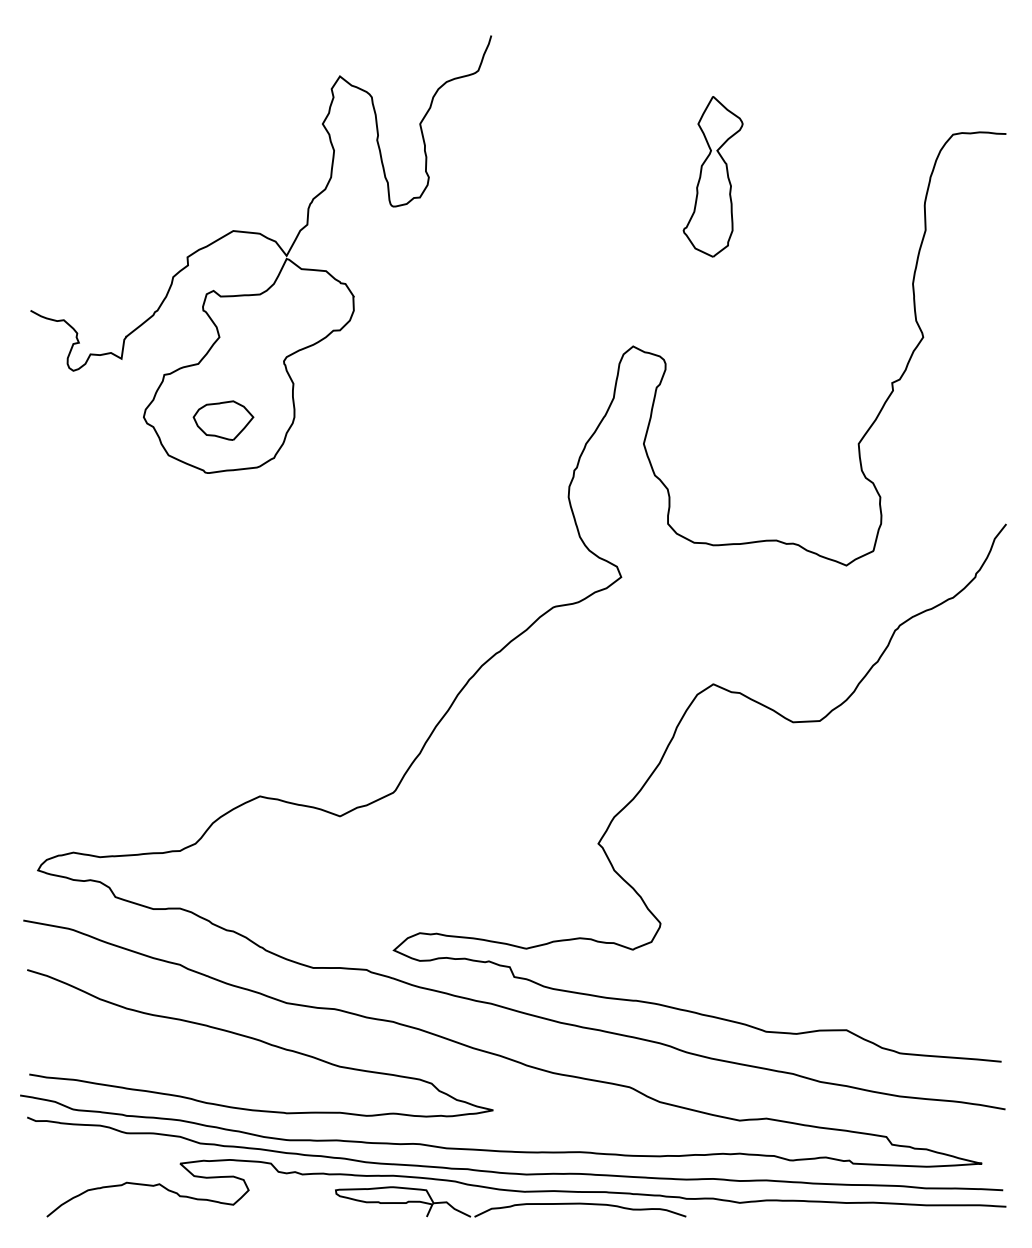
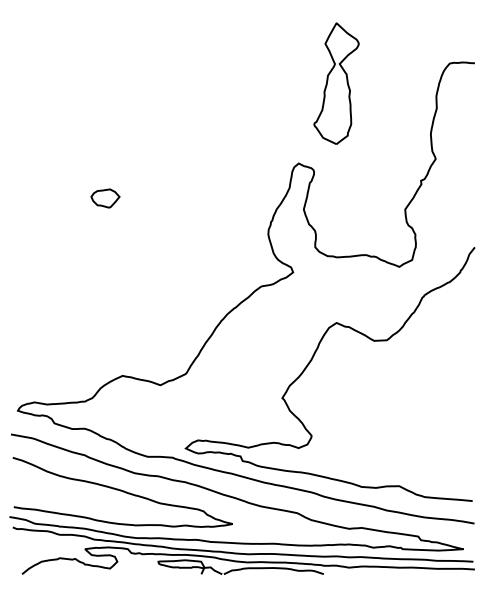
part: (713, 174) -> (336, 82), size x1.6
part: (265, 240) -> (125, 113), removed

